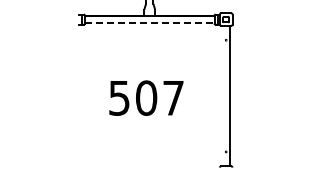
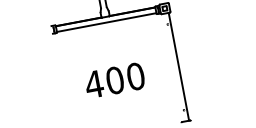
line: (149, 23) -> (106, 22), dashed -> solid
text: (146, 97) -> (114, 79), 507 -> 400

